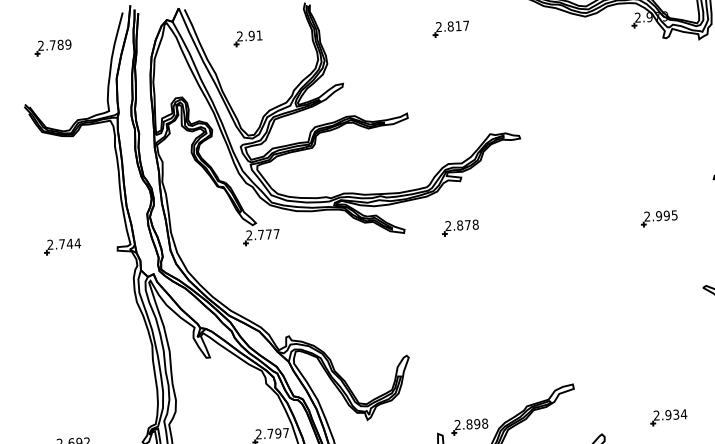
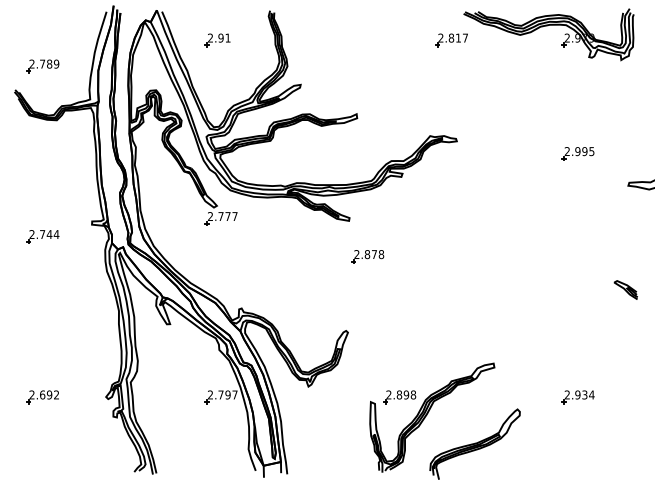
part: (450, 29) -> (451, 40), moved
part: (52, 47) -> (42, 66), moved
part: (658, 218) -> (577, 153), moved
part: (460, 227) -> (367, 256), moved
part: (62, 246) -> (42, 236), moved

